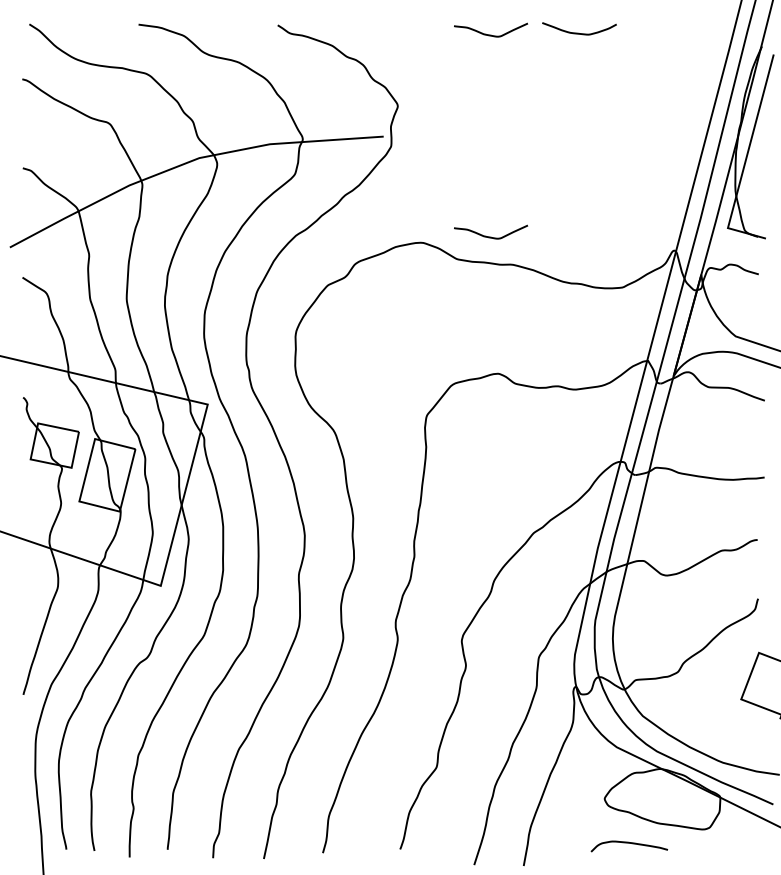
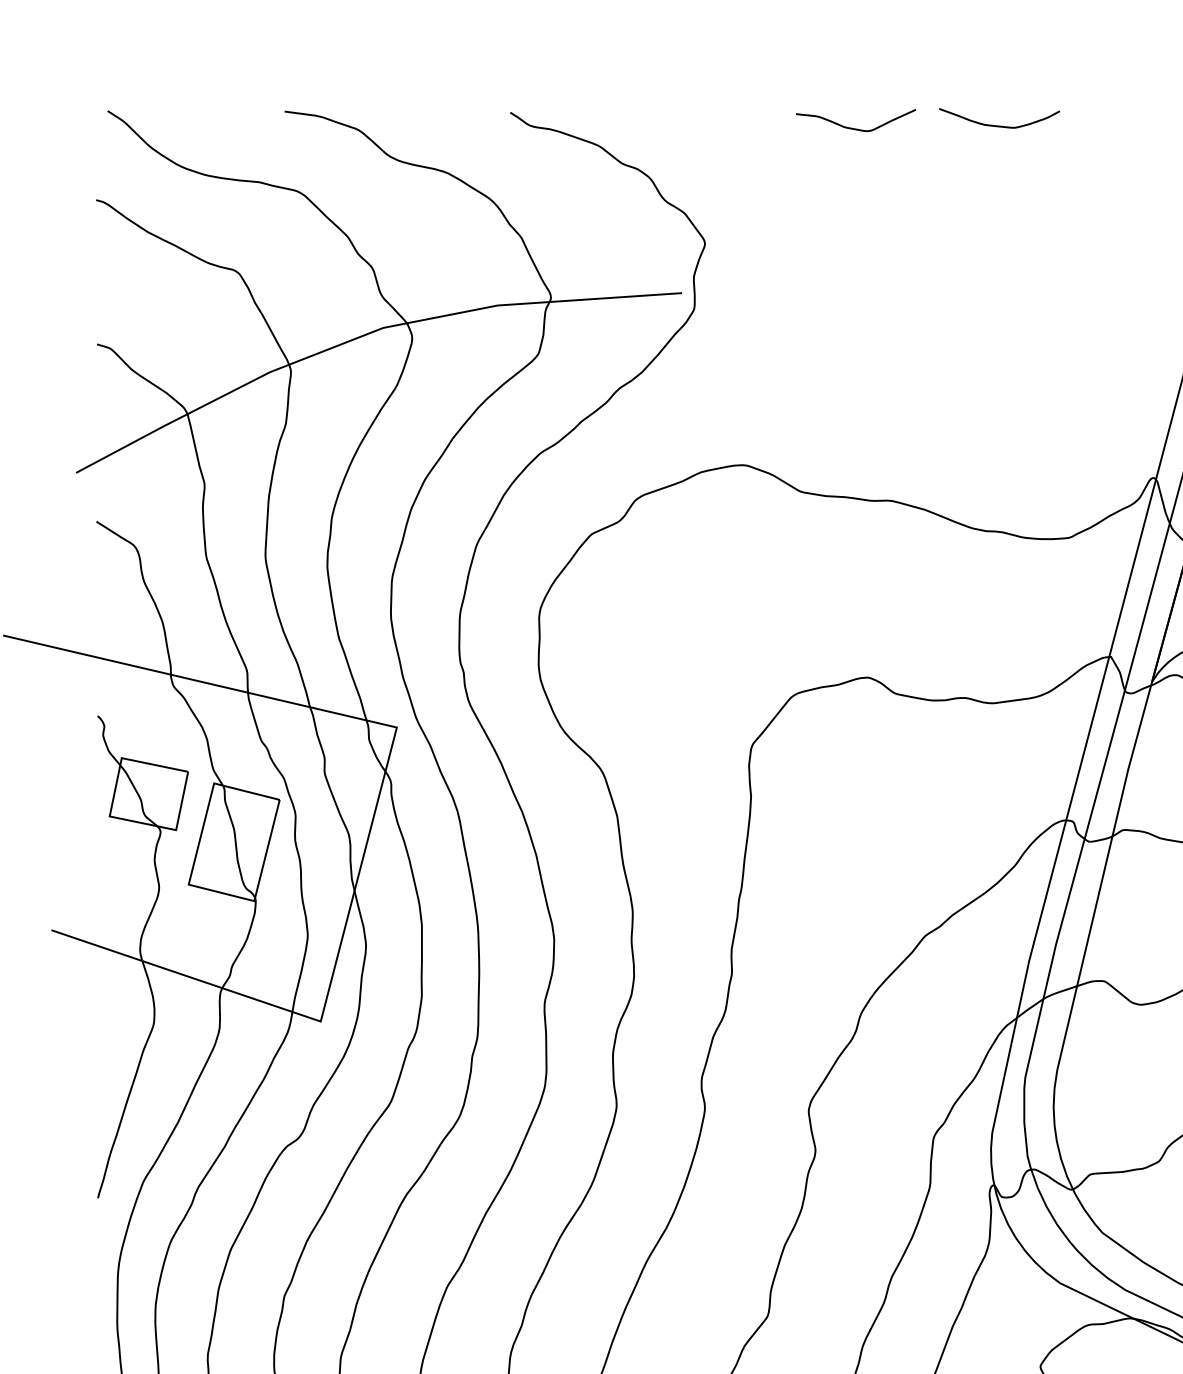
curve: (491, 236) -> (856, 455), removed

